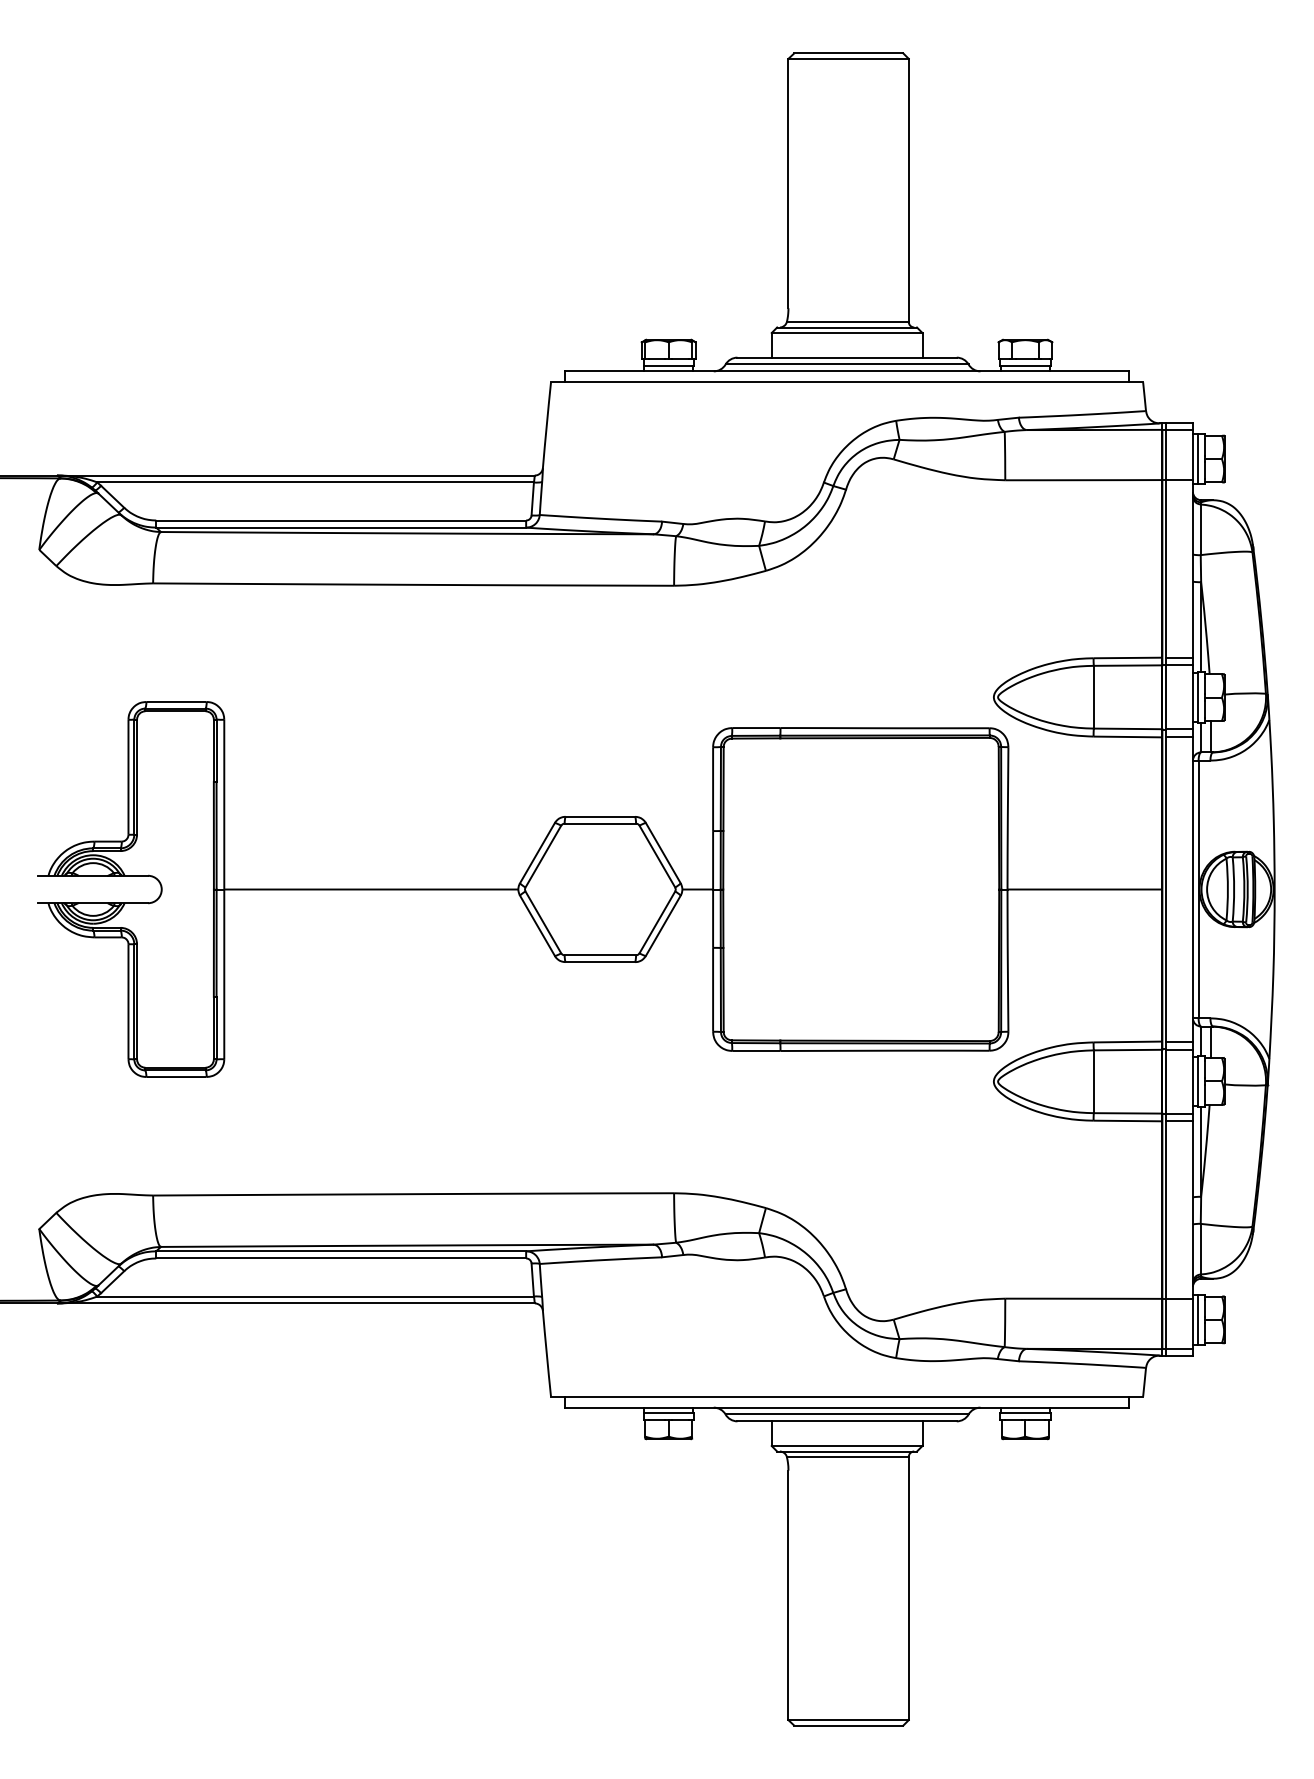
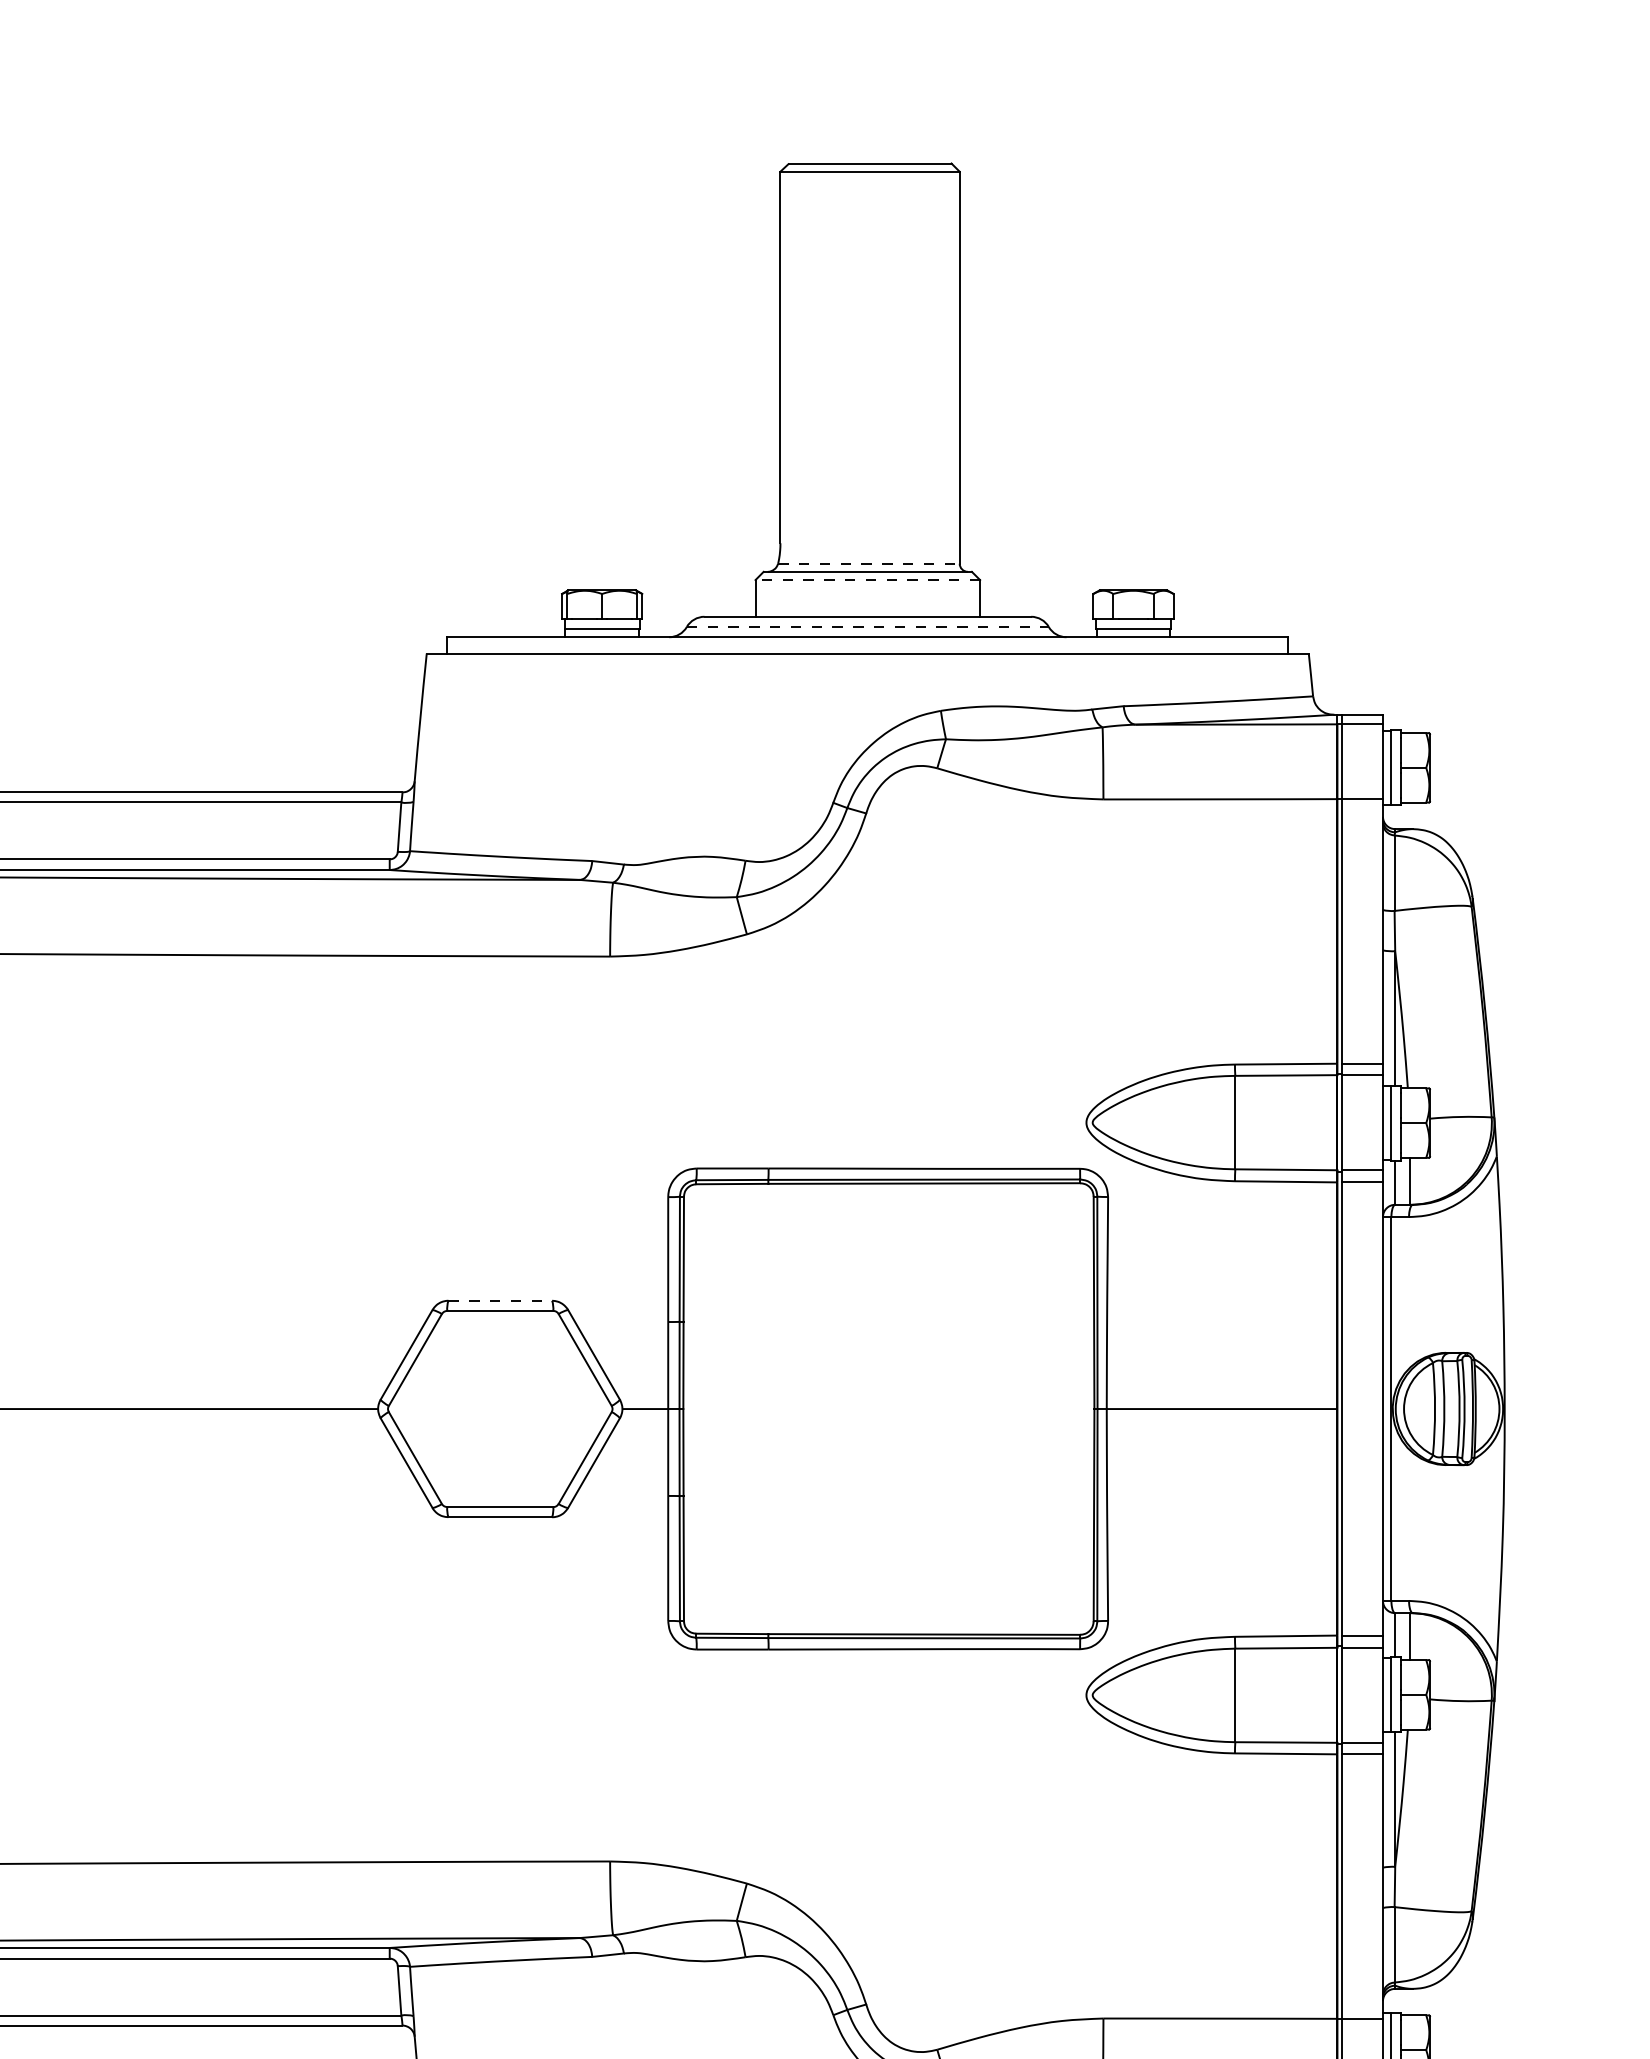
line: (847, 322) -> (868, 564), solid -> dashed
line: (846, 333) -> (866, 580), solid -> dashed
line: (847, 364) -> (868, 626), solid -> dashed
line: (600, 816) -> (500, 1300), solid -> dashed

